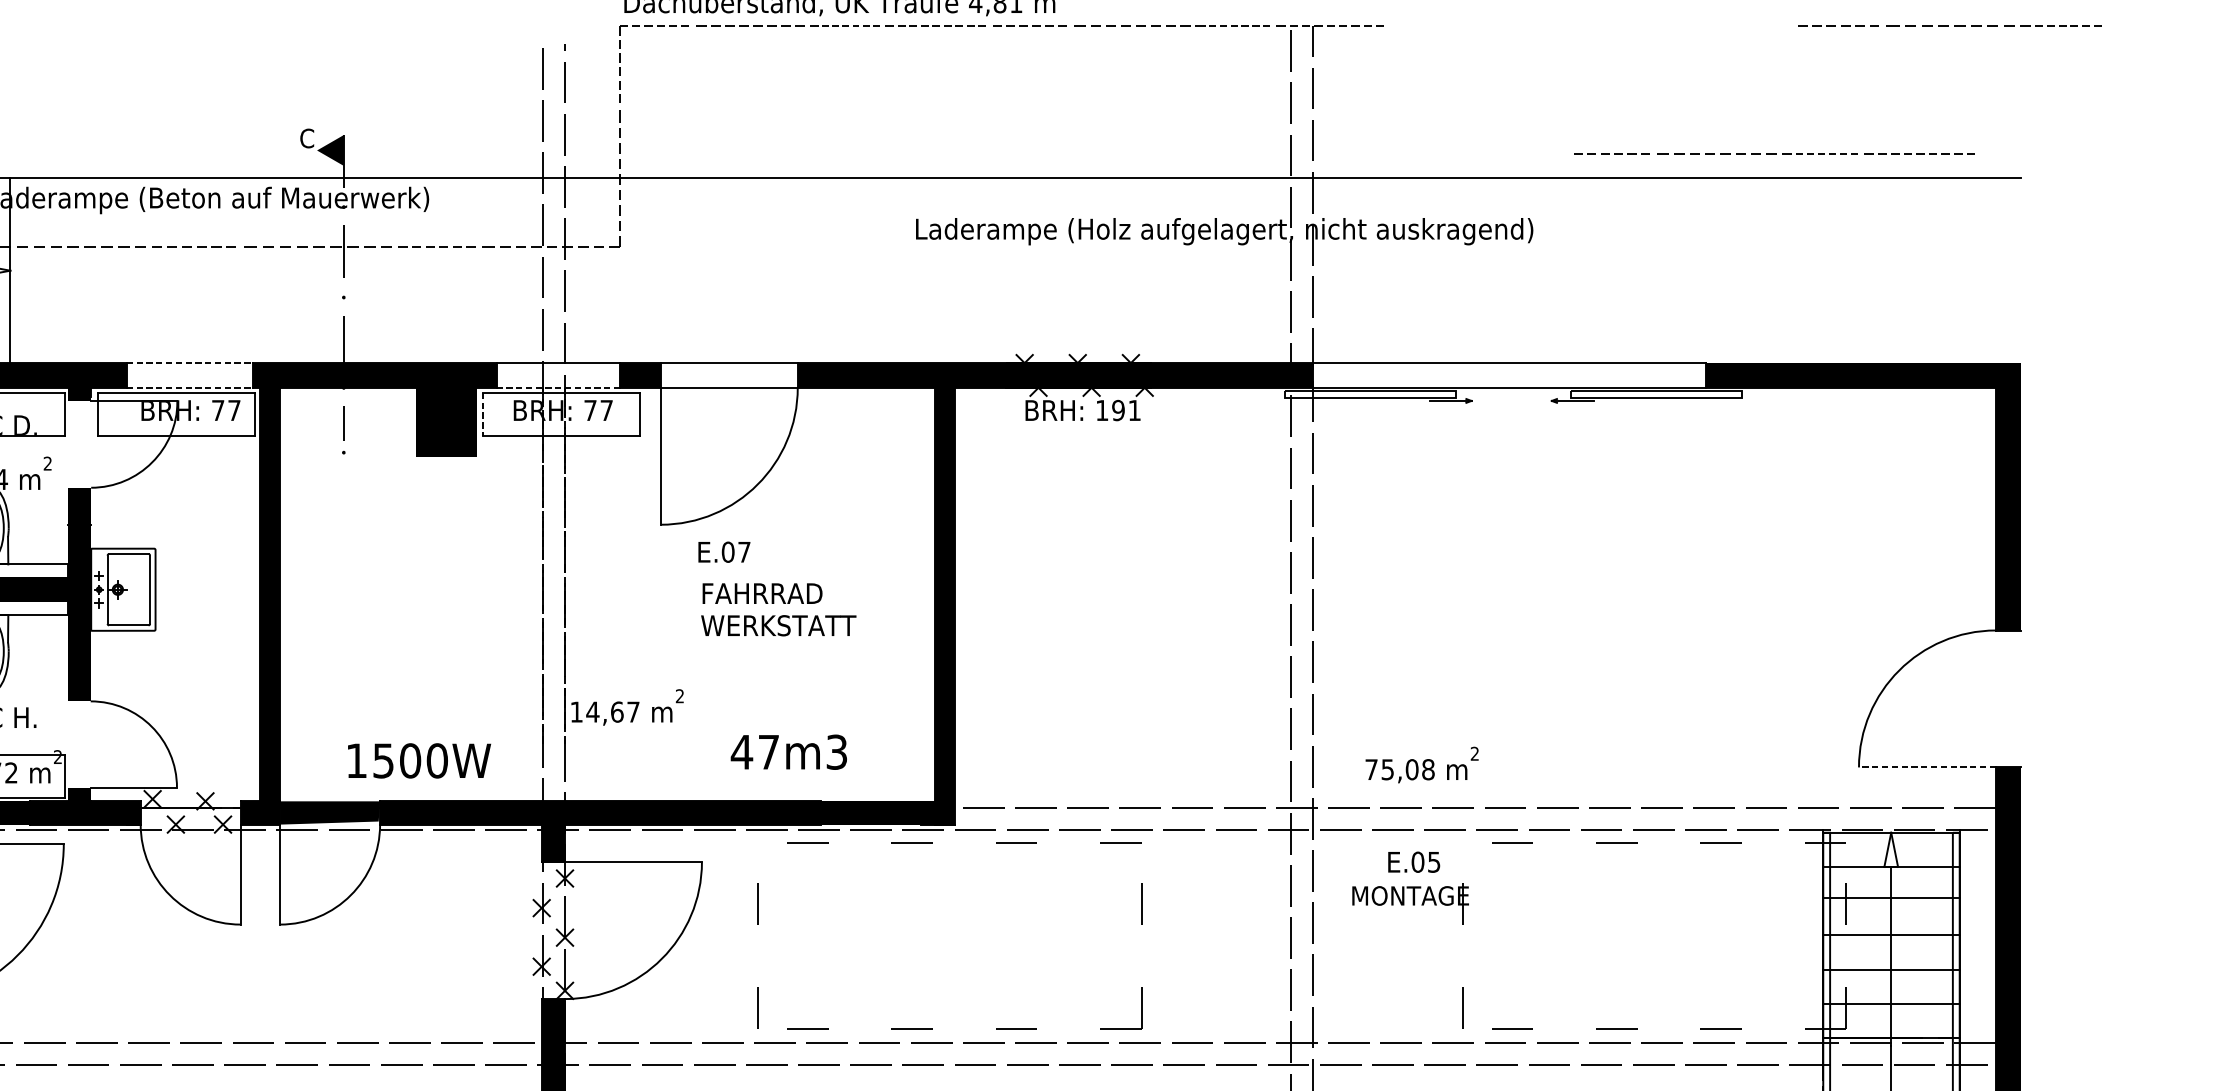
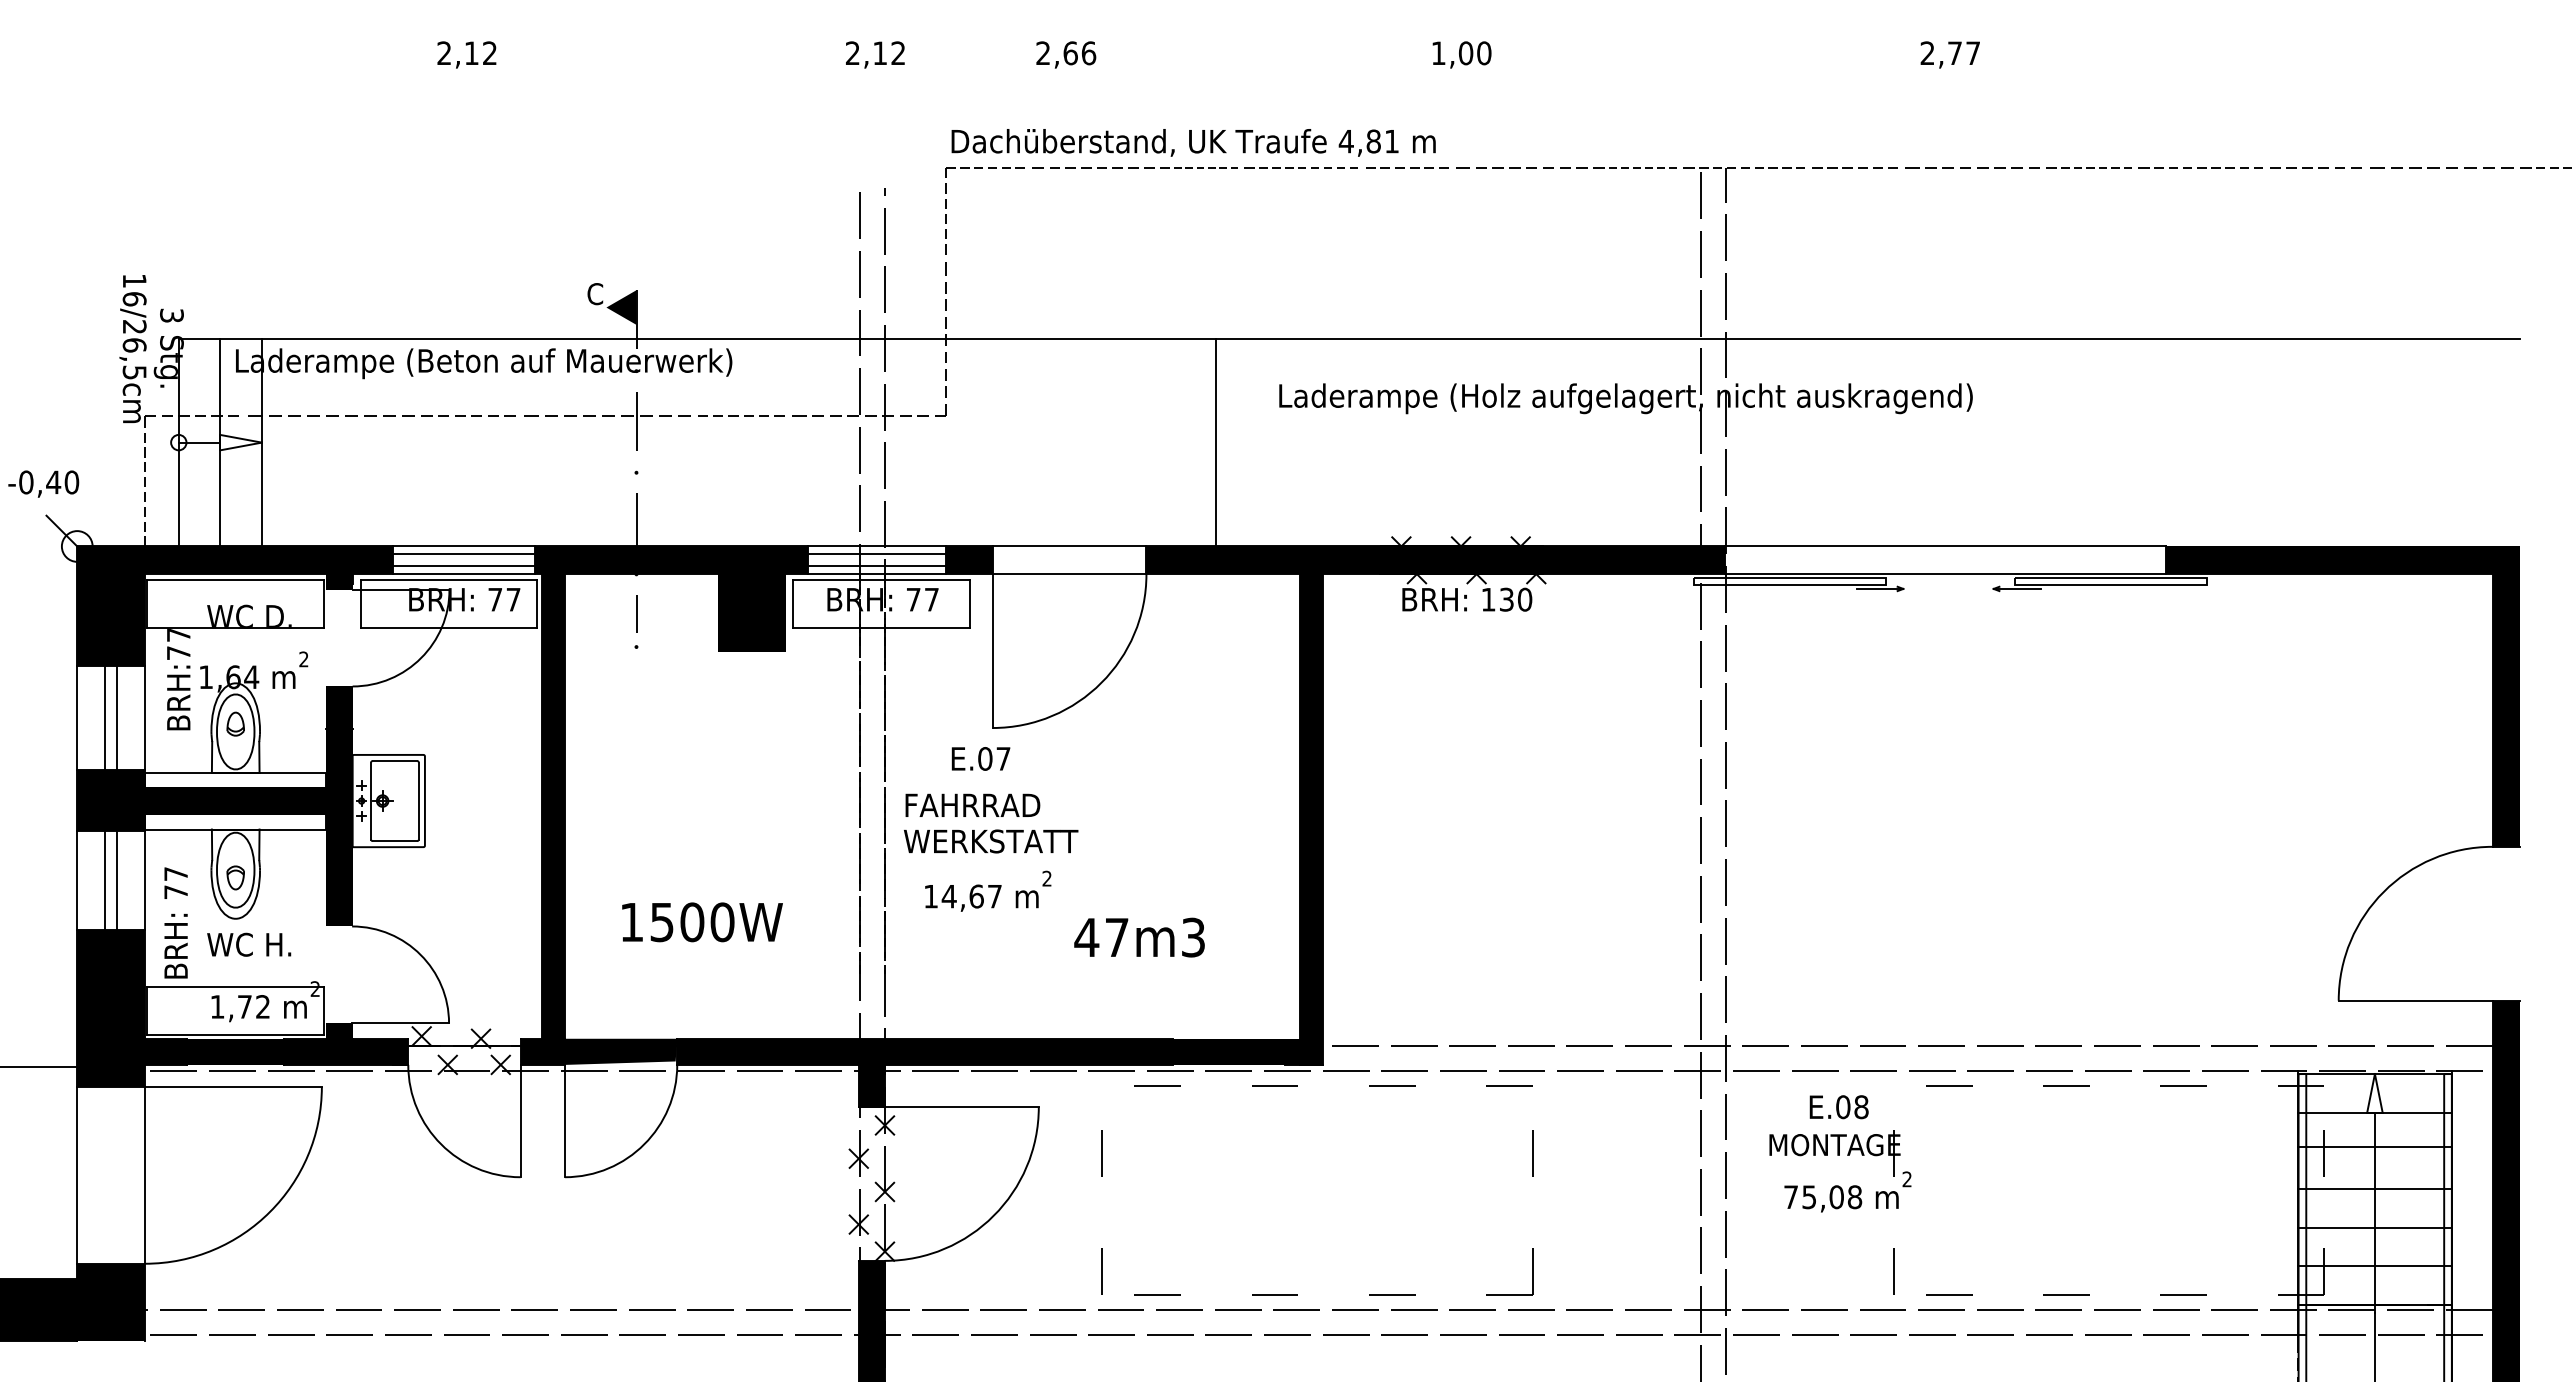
line: (1774, 153) -> (2037, 167), moved
line: (859, 270) -> (1215, 442), added
line: (190, 363) -> (464, 546), dashed -> solid
line: (189, 370) -> (463, 554), added
line: (558, 370) -> (877, 554), added
line: (189, 380) -> (463, 566), added
line: (558, 380) -> (877, 566), added
line: (190, 388) -> (464, 574), dashed -> solid
line: (558, 388) -> (877, 574), dashed -> solid
text: (1126, 410) -> (1515, 599), 191 -> 130
line: (483, 413) -> (793, 603), dashed -> solid
text: (723, 551) -> (980, 758), moved
text: (779, 609) -> (991, 823), moved
text: (627, 706) -> (988, 890), moved
text: (788, 752) -> (1139, 937), moved
text: (419, 761) -> (702, 922), moved
text: (1421, 764) -> (1847, 1191), moved
line: (1927, 767) -> (2415, 1000), dashed -> solid
text: (1434, 862) -> (1861, 1107), E.05 -> E.08

